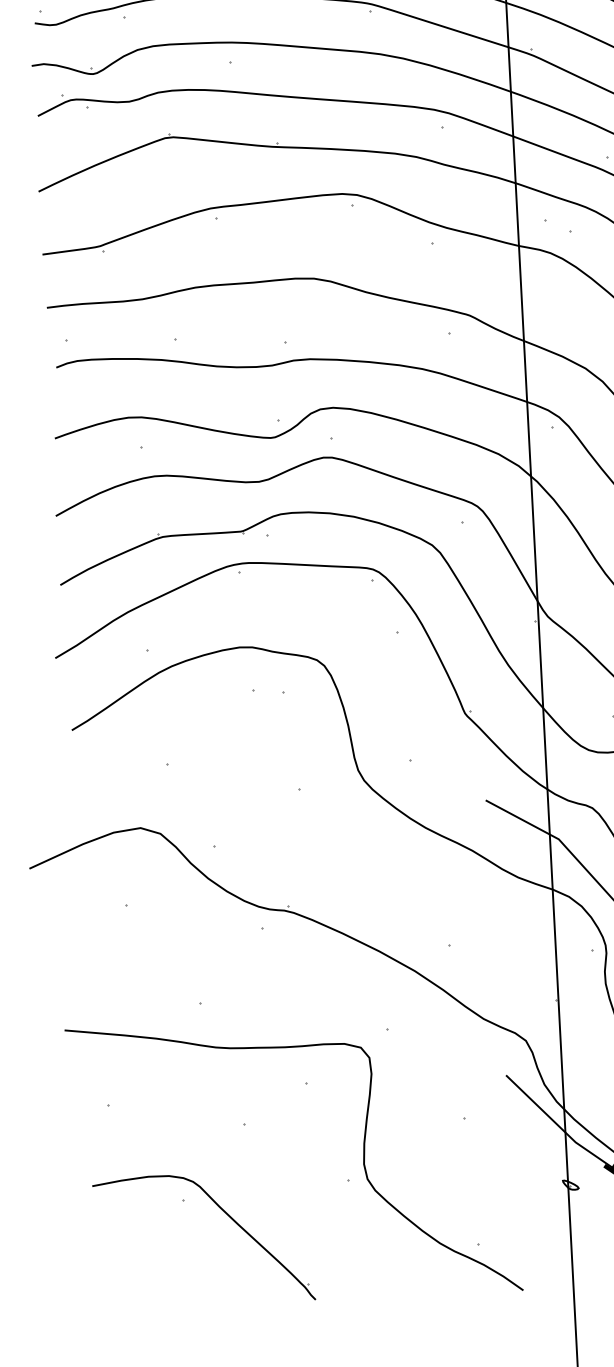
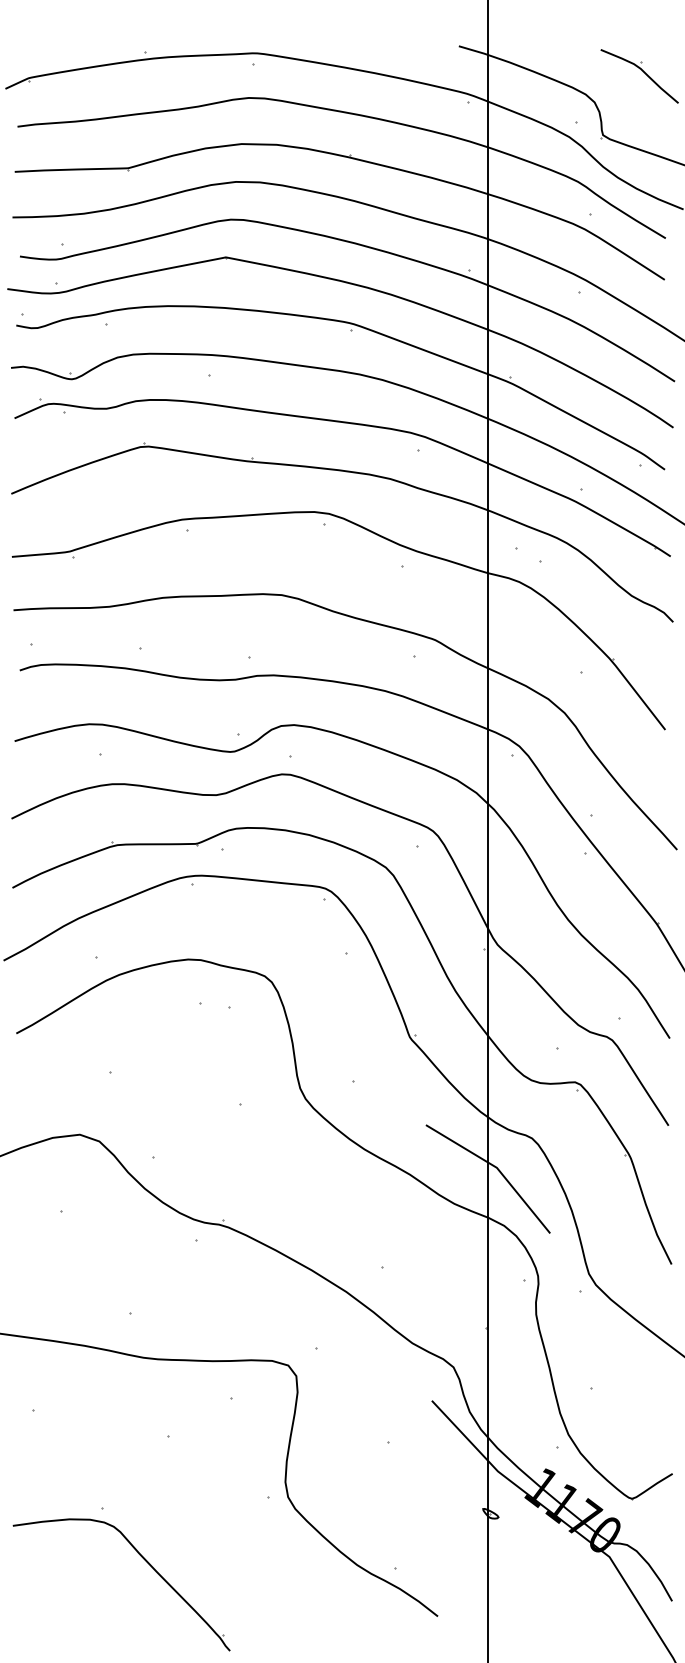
part: (225, 1213) -> (144, 1560), moved

